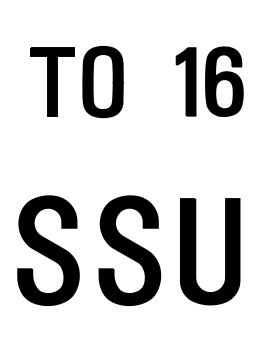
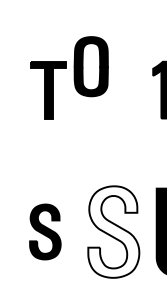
part: (102, 81) -> (90, 66), moved
part: (48, 250) -> (45, 231), size x0.6
fill: (129, 250) -> (113, 231), removed

